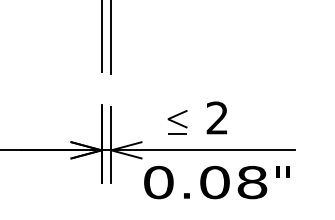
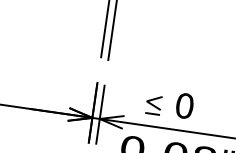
text: (217, 117) -> (184, 105), 2 -> 0

